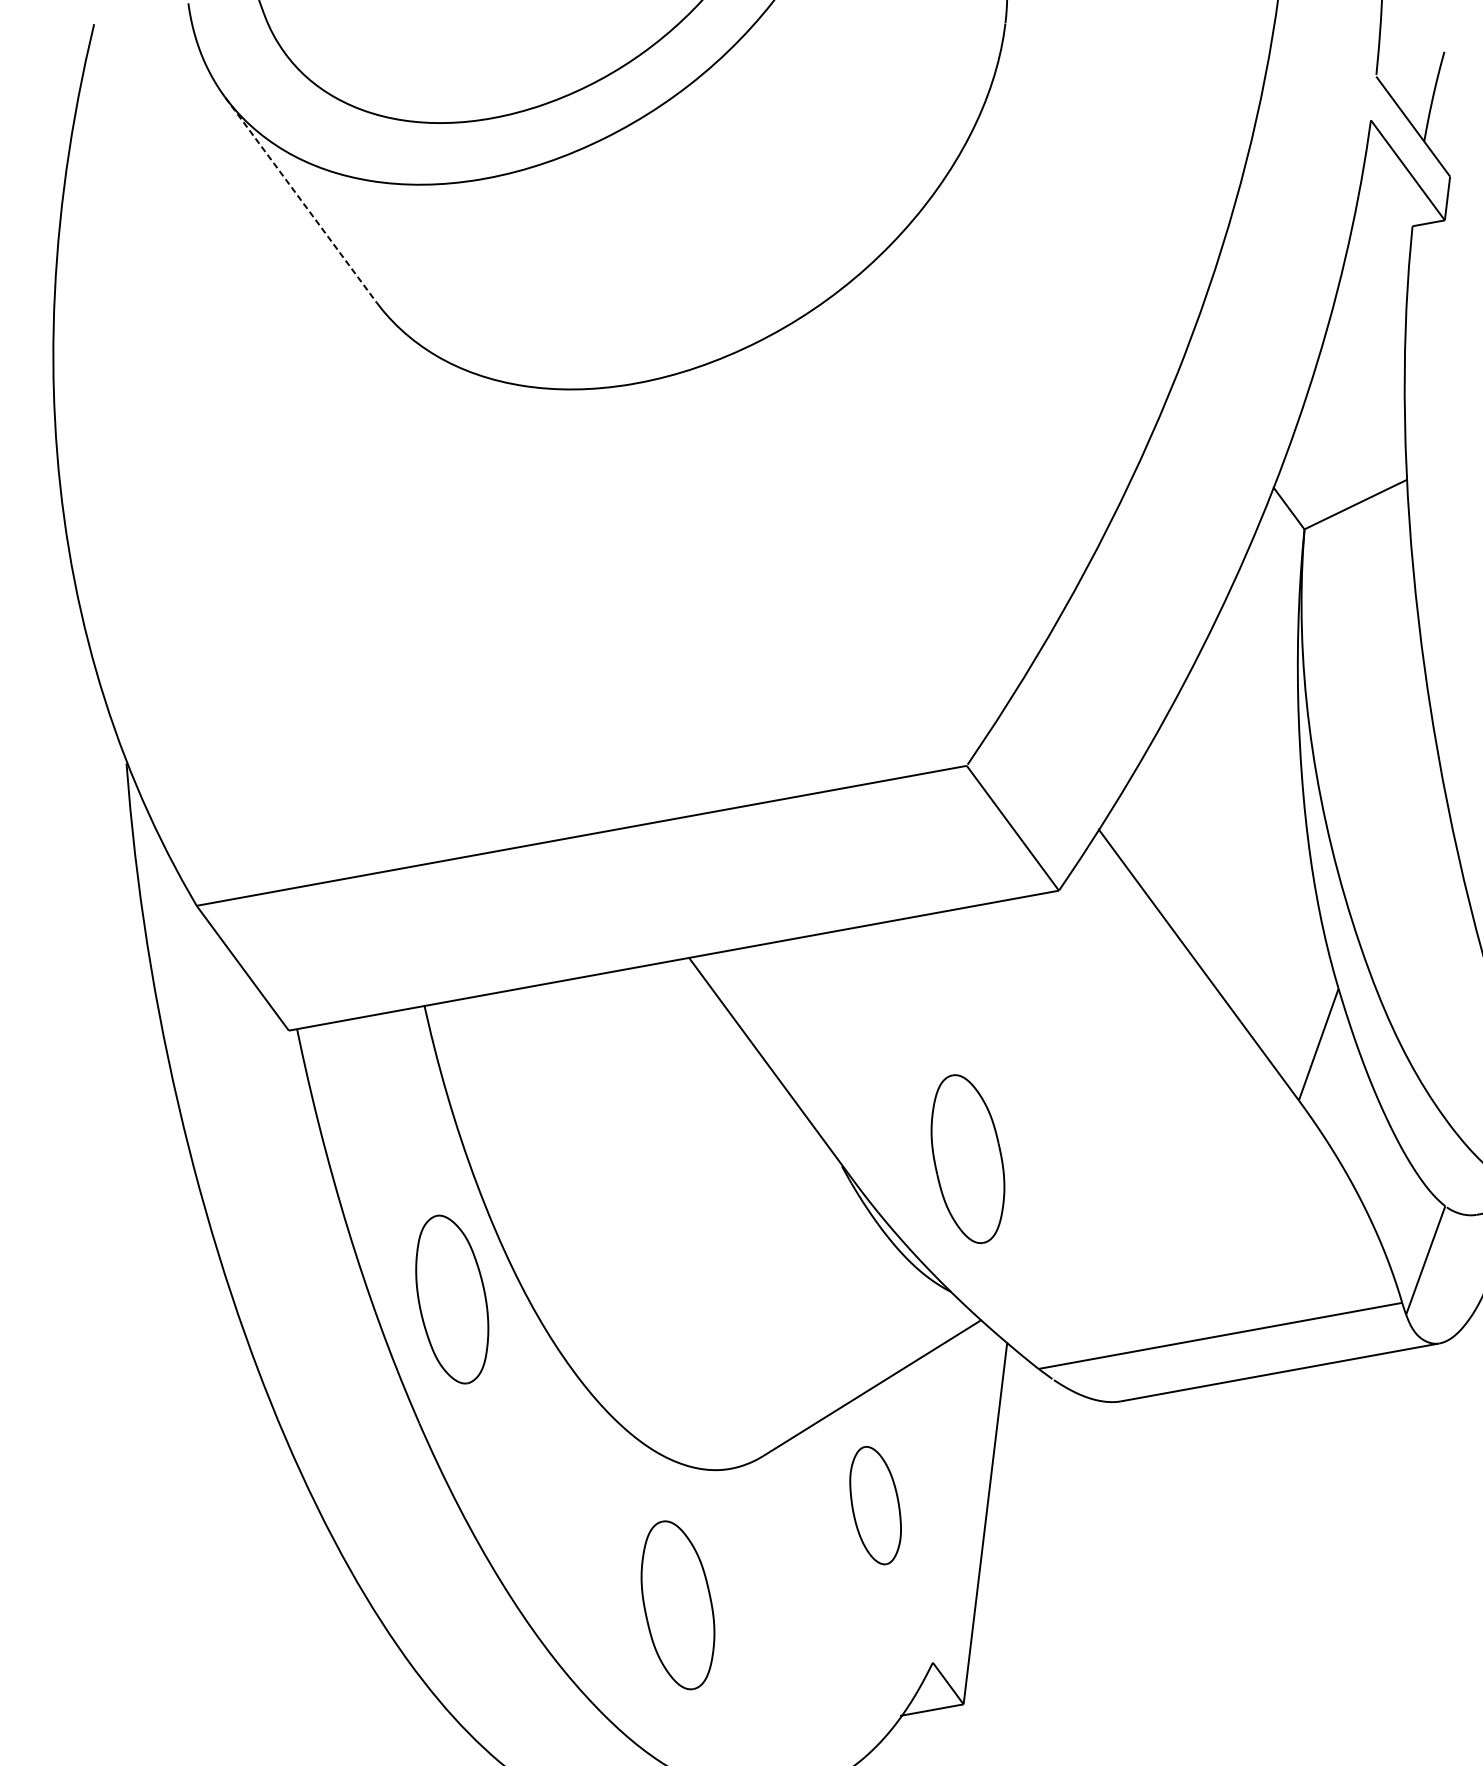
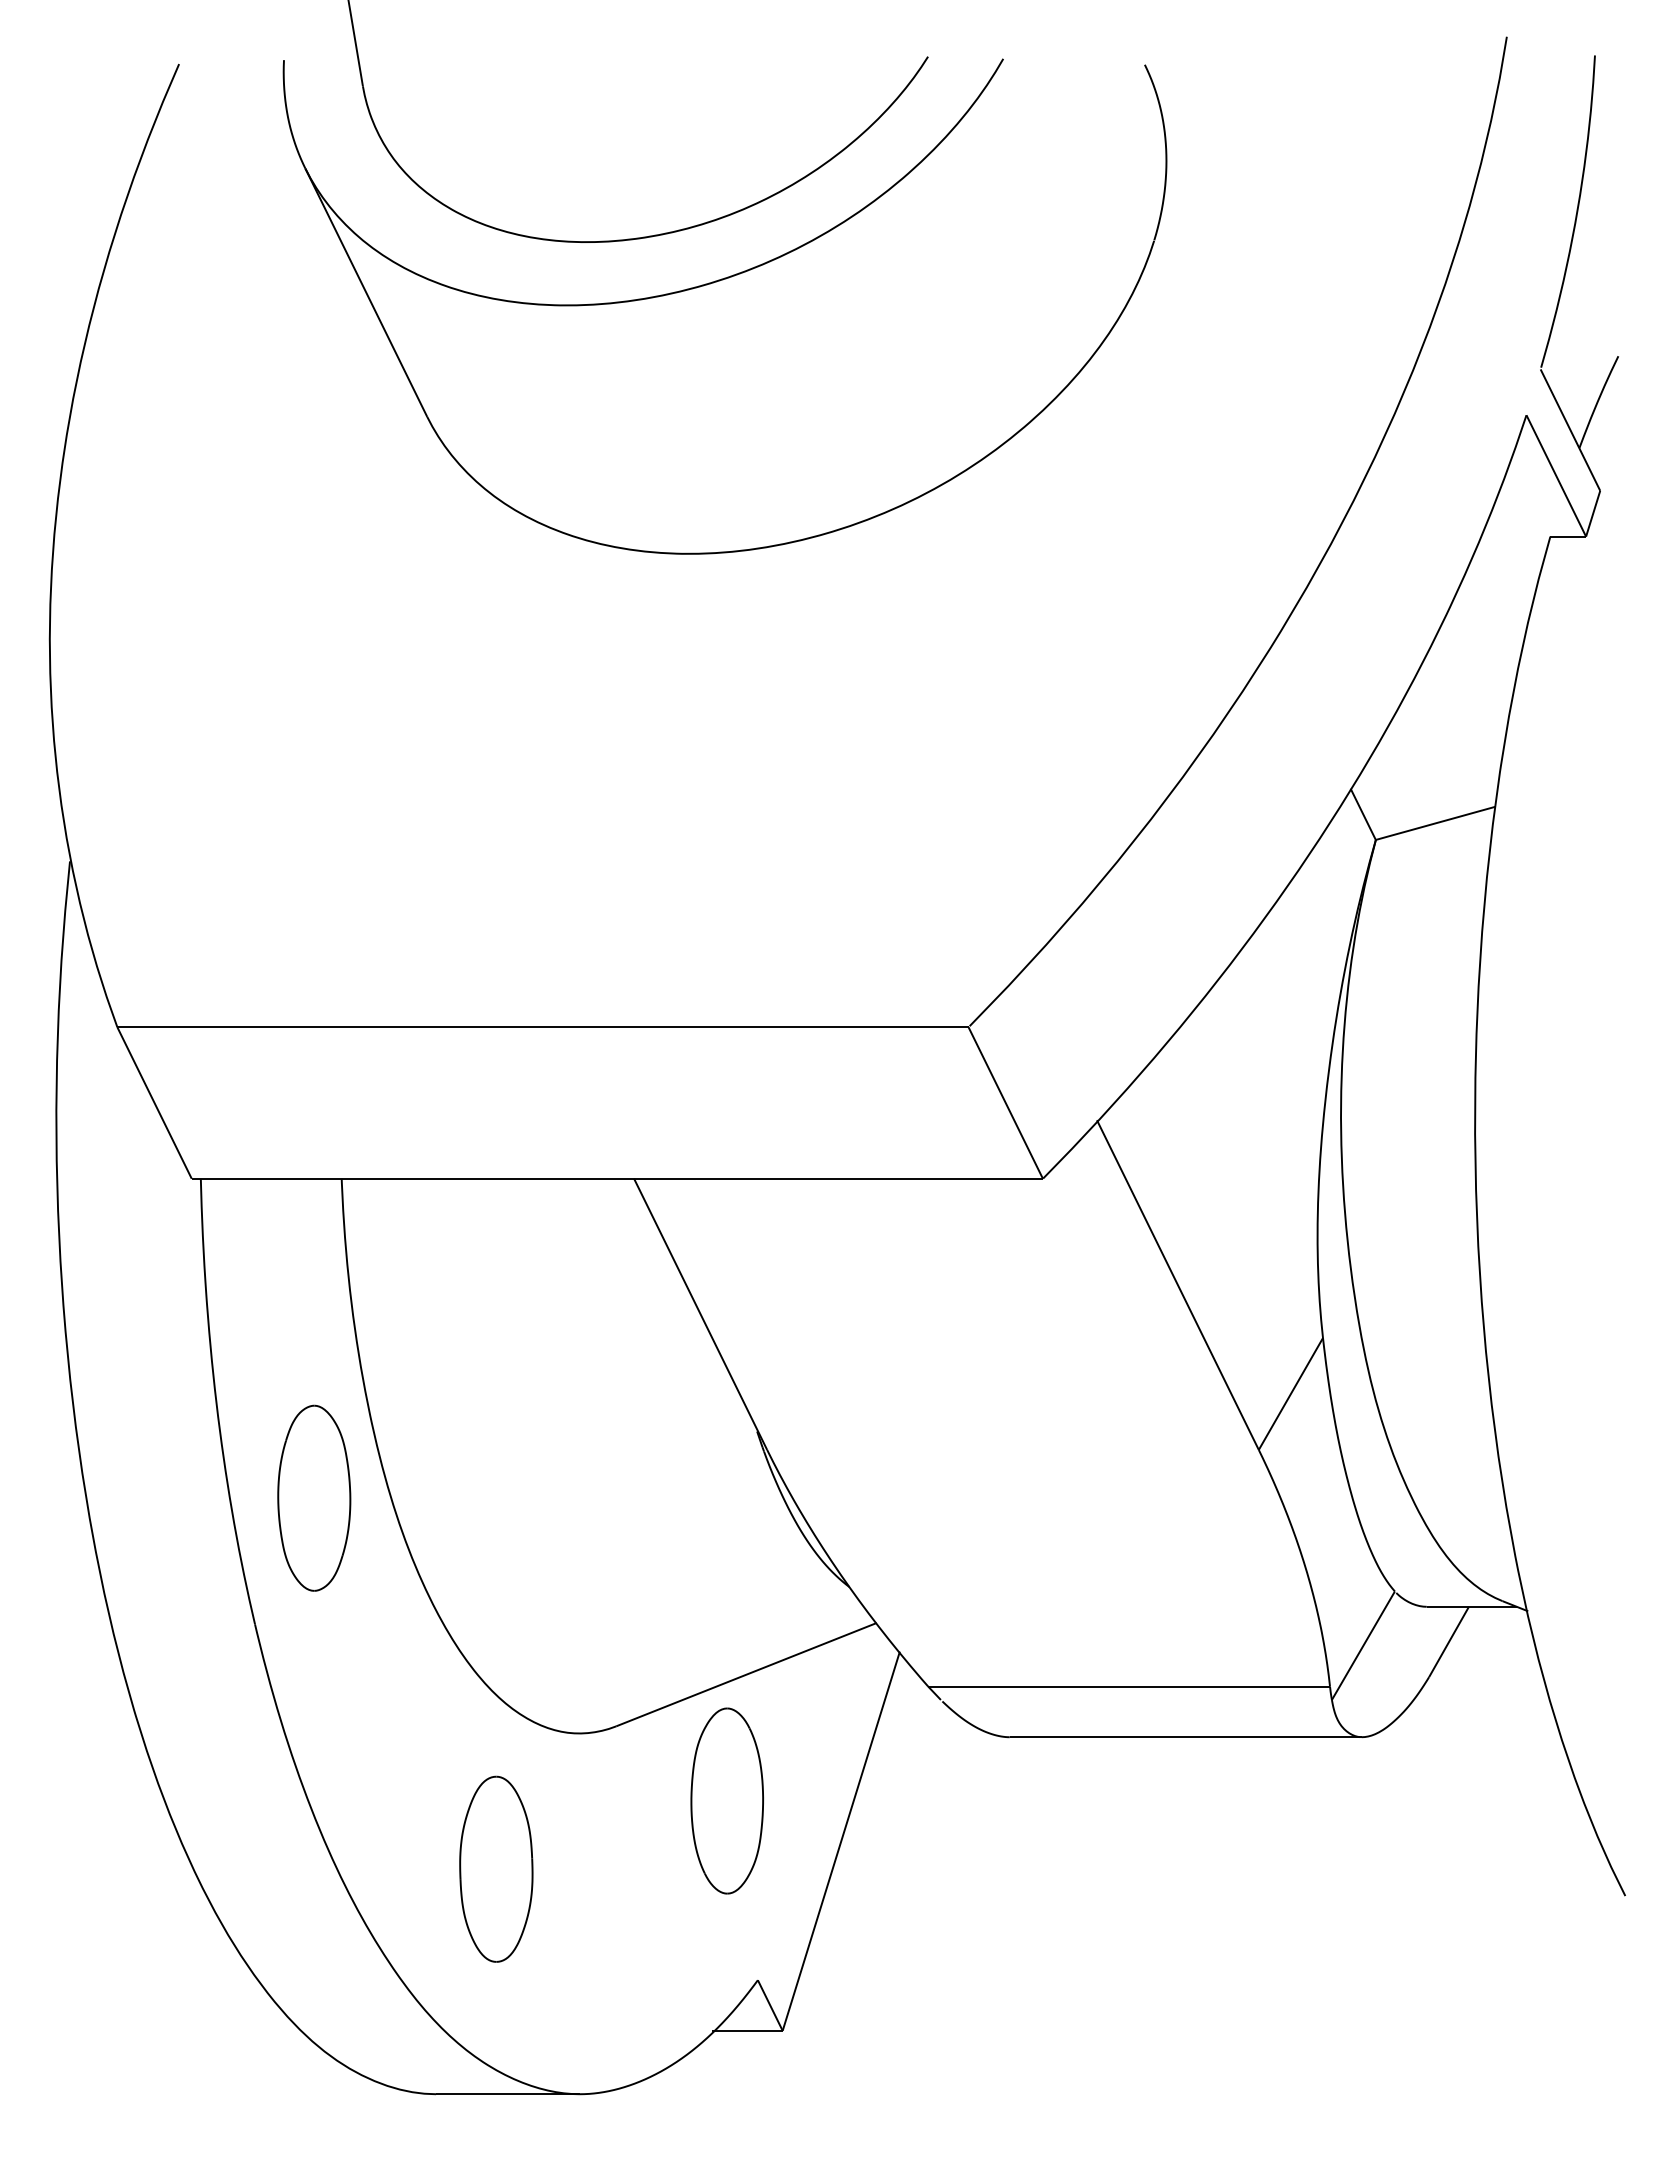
line: (301, 200) -> (366, 293), dashed -> solid
part: (967, 1158) -> (893, 1447), removed
part: (874, 1505) -> (726, 1800), size x1.43

